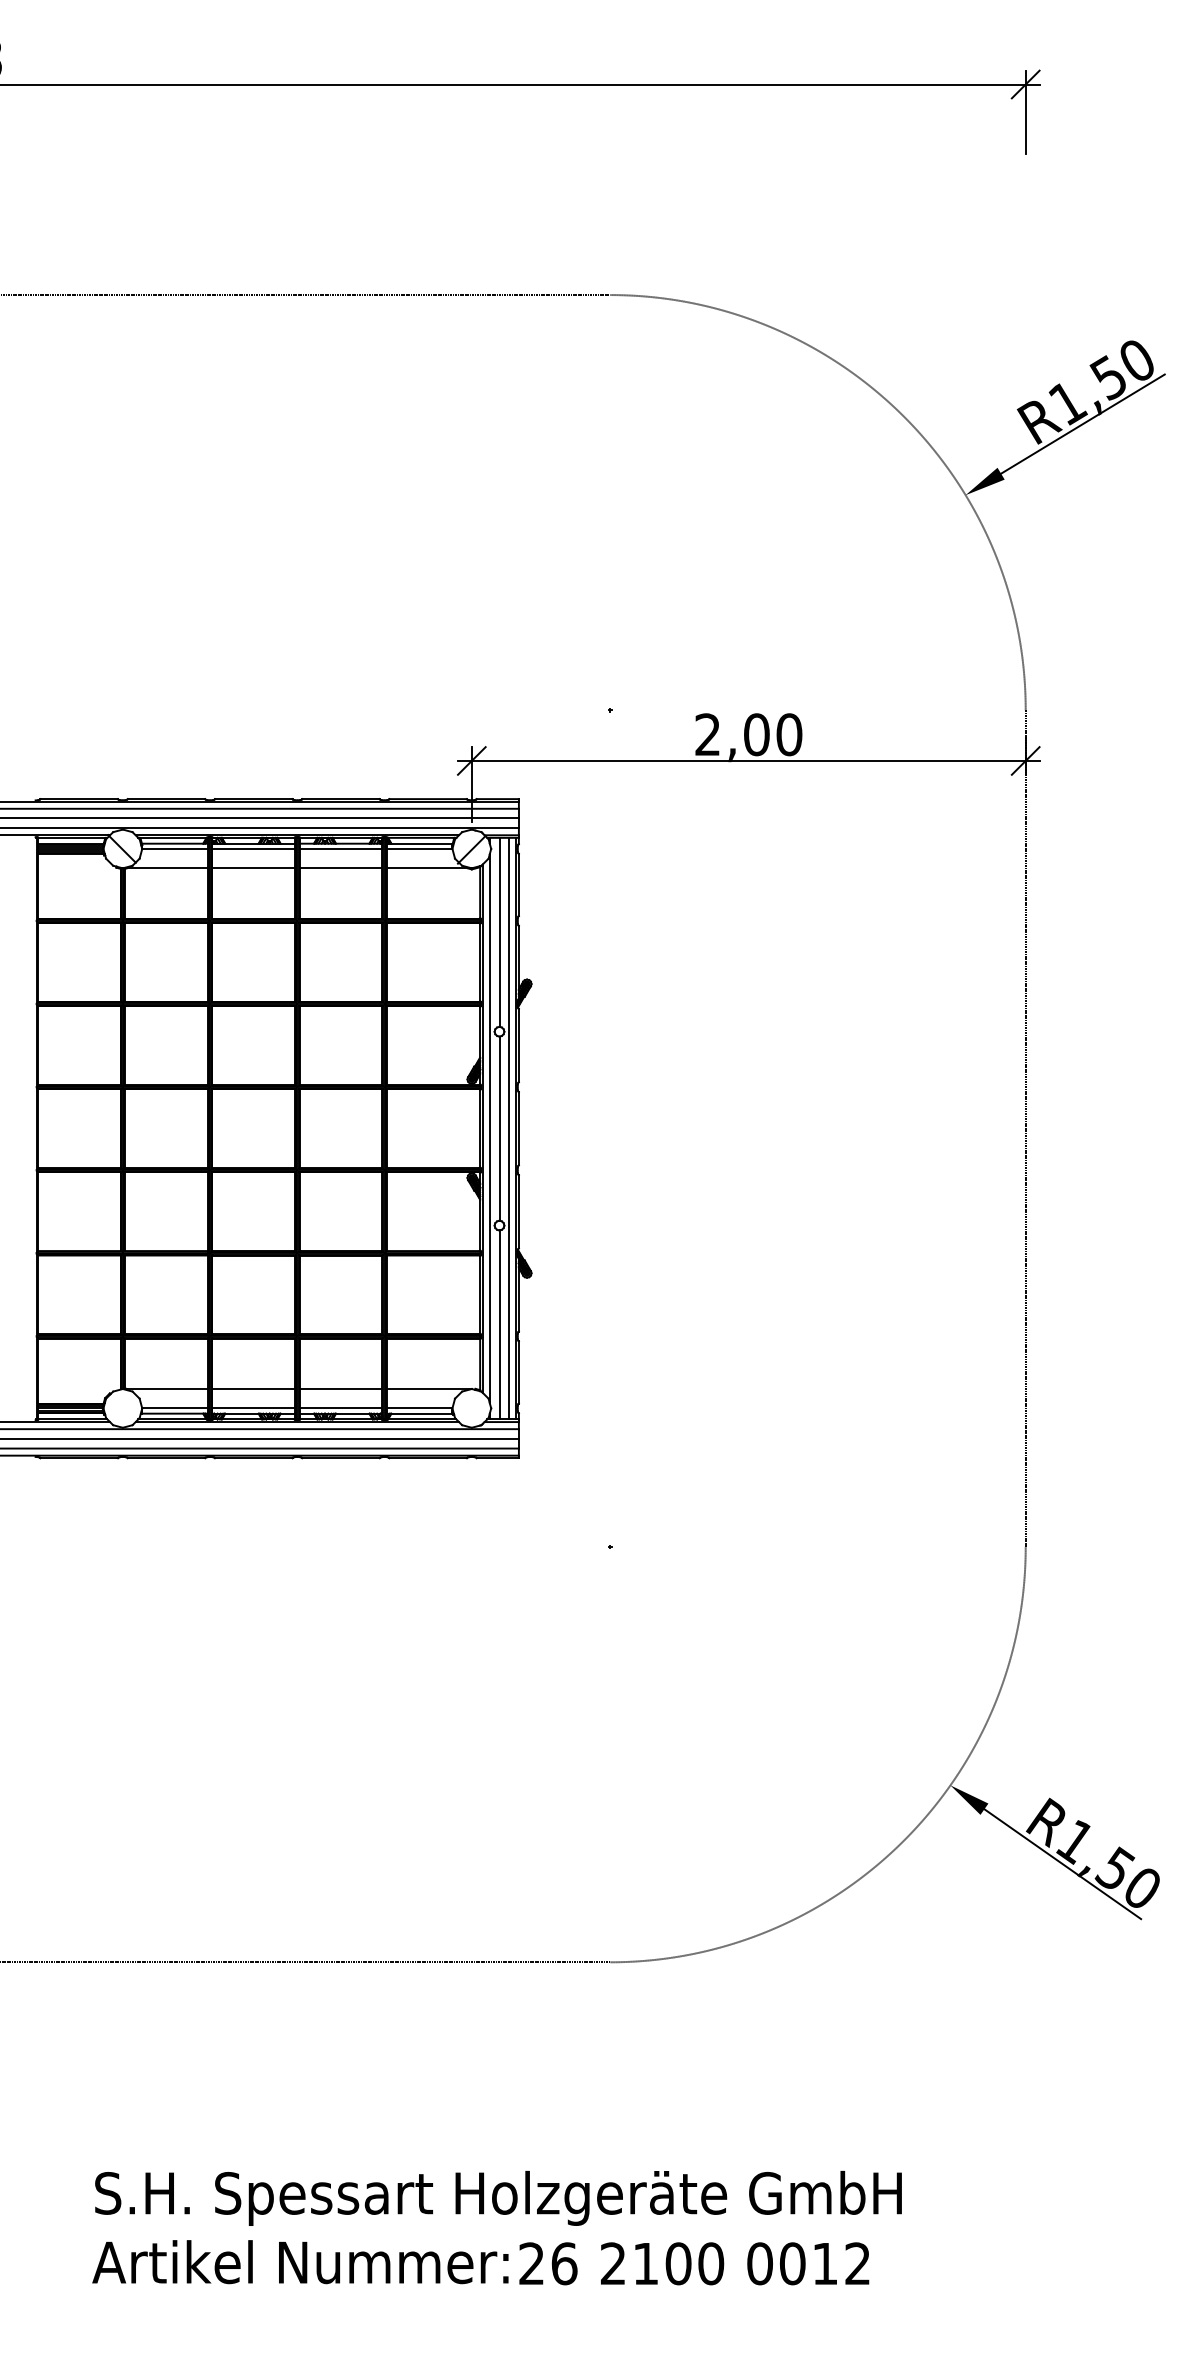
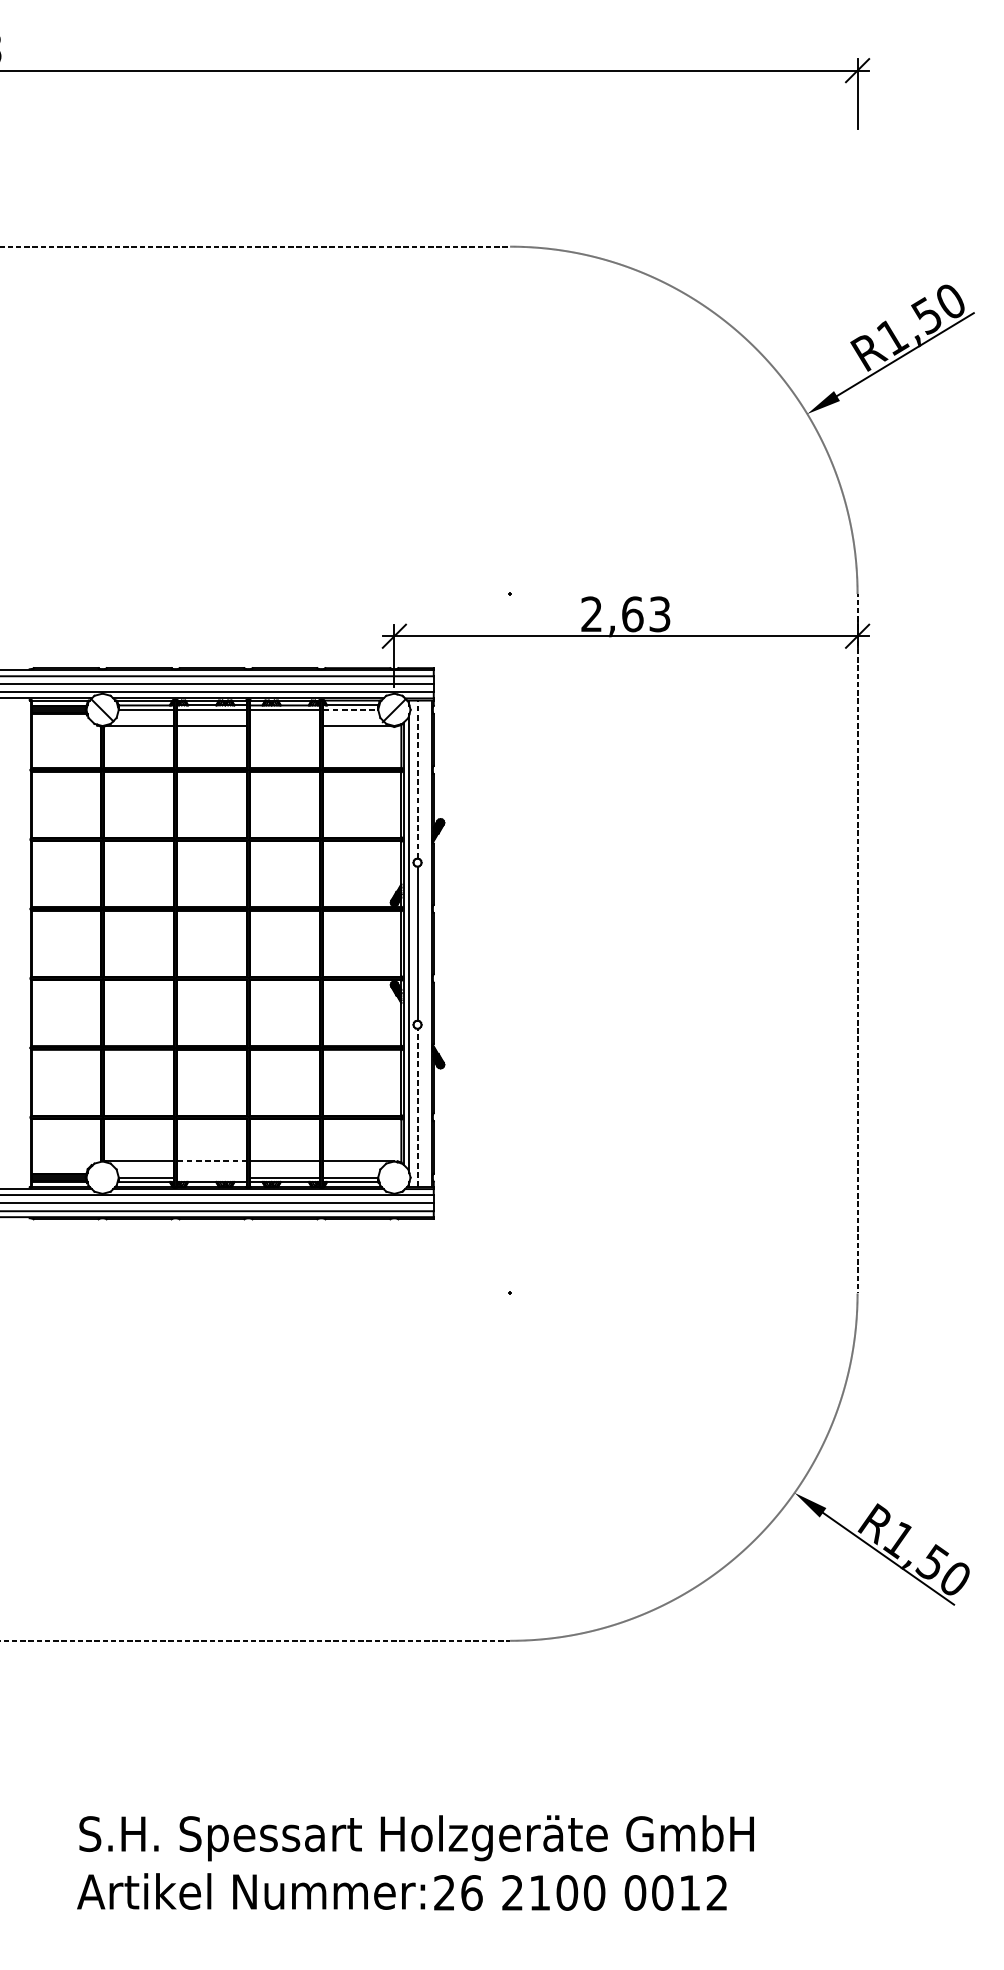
text: (773, 734) -> (646, 614), 2,00 -> 2,63
line: (419, 848) -> (350, 709), solid -> dashed
line: (340, 868) -> (284, 726), removed
line: (499, 932) -> (417, 779), solid -> dashed
line: (509, 1128) -> (425, 943), removed
line: (499, 1324) -> (417, 1107), solid -> dashed
line: (254, 1389) -> (212, 1161), solid -> dashed
line: (253, 1408) -> (211, 1177), removed

